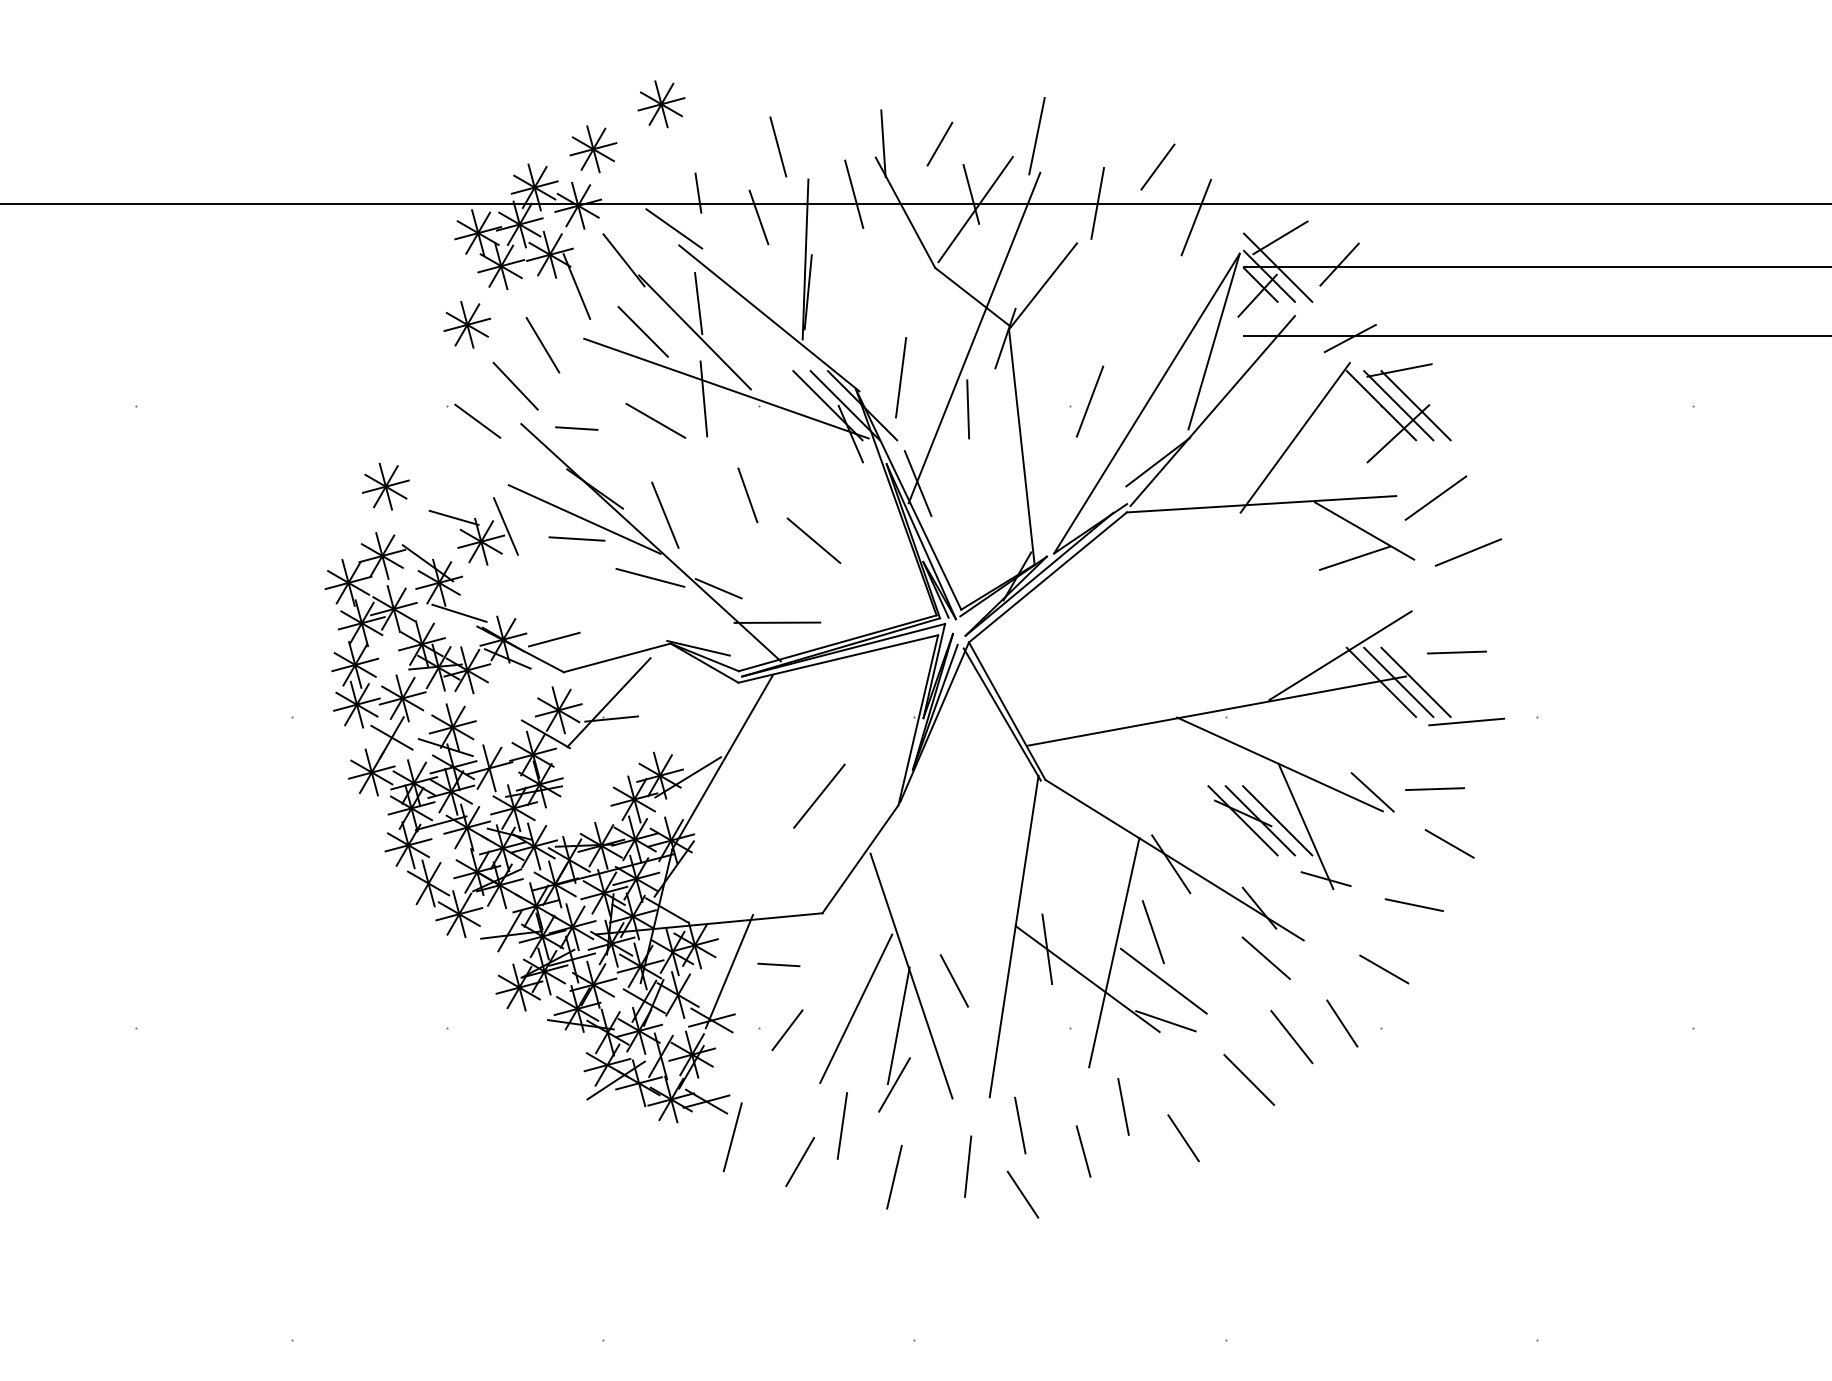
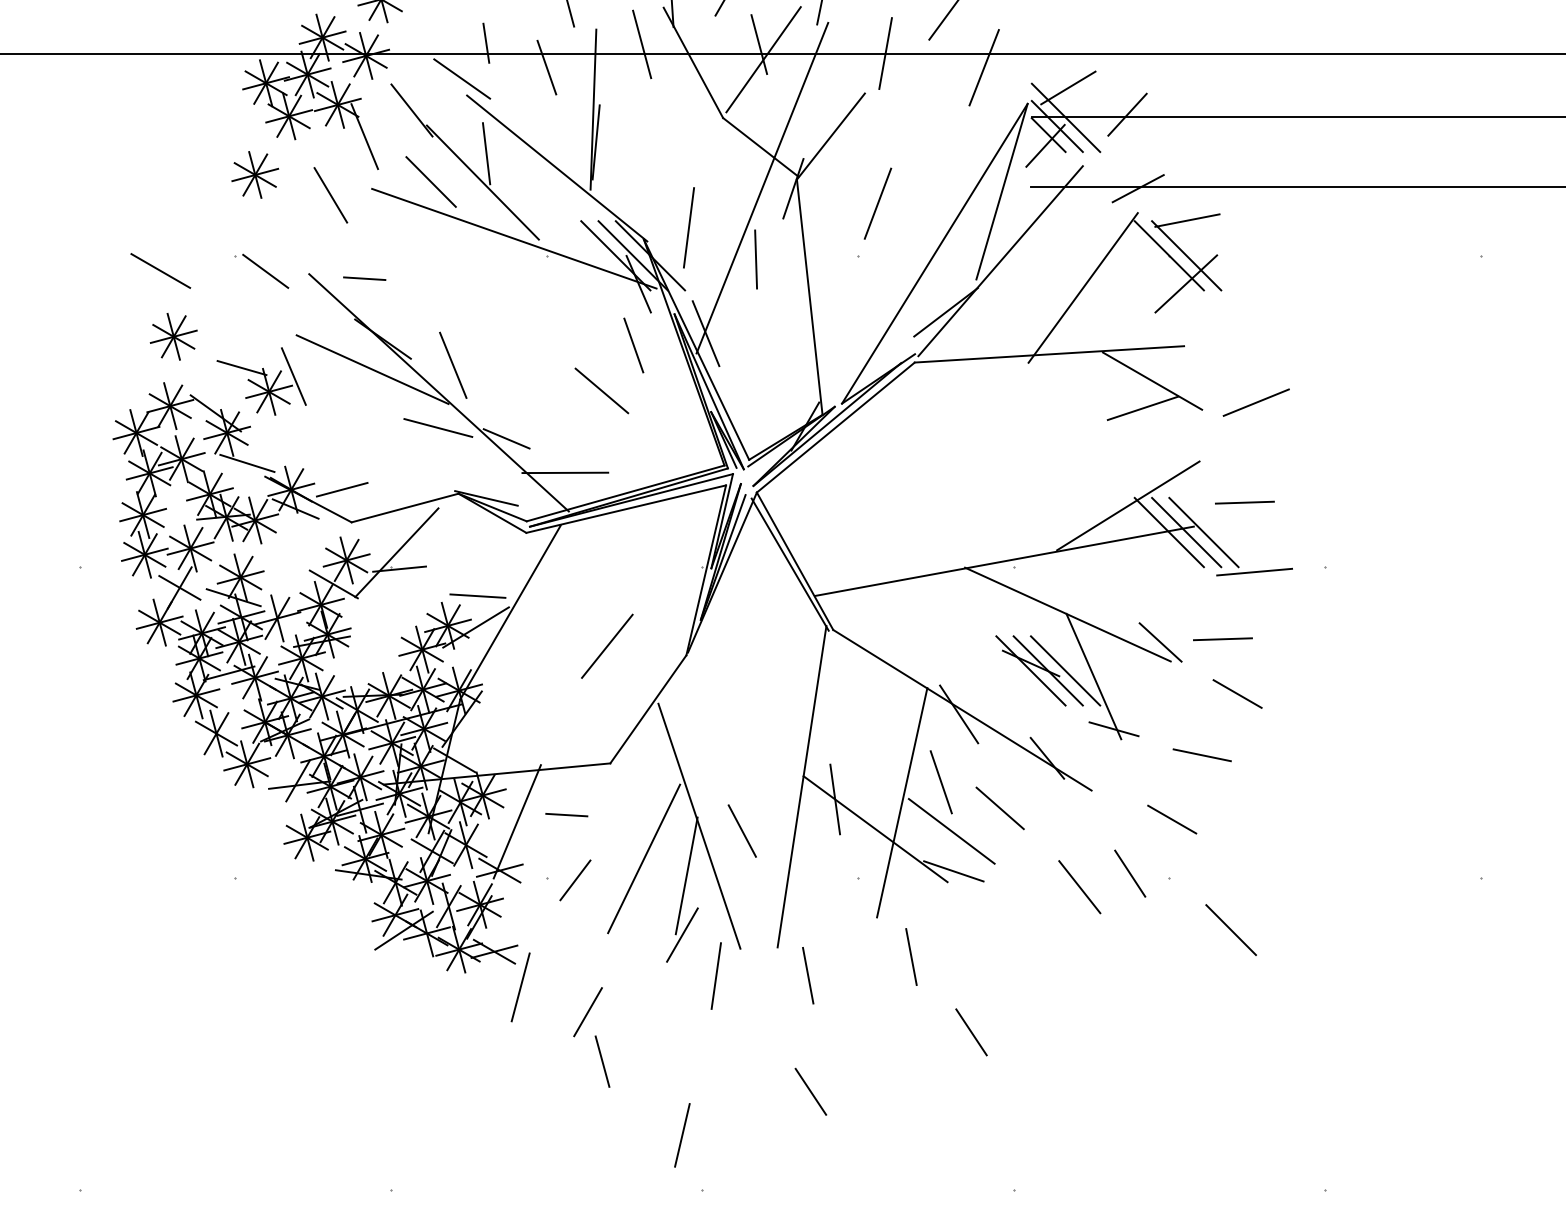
line: (515, 385) -> (303, 235), removed
line: (703, 398) -> (491, 248), removed
line: (1090, 401) -> (878, 203), moved
line: (1415, 405) -> (1203, 255), removed
line: (655, 420) -> (160, 270), moved
line: (747, 495) -> (633, 345), moved
line: (1435, 497) -> (1223, 347), removed
line: (576, 538) -> (477, 595), moved
line: (1265, 957) -> (999, 807), moved
line: (1249, 1079) -> (1231, 929), moved
line: (841, 1125) -> (715, 975), moved
line: (1183, 1138) -> (971, 1032), moved
line: (1083, 1151) -> (602, 1061), moved
line: (967, 1166) -> (755, 1016), removed
line: (894, 1177) -> (682, 1135), moved
line: (1022, 1194) -> (810, 1091), moved

